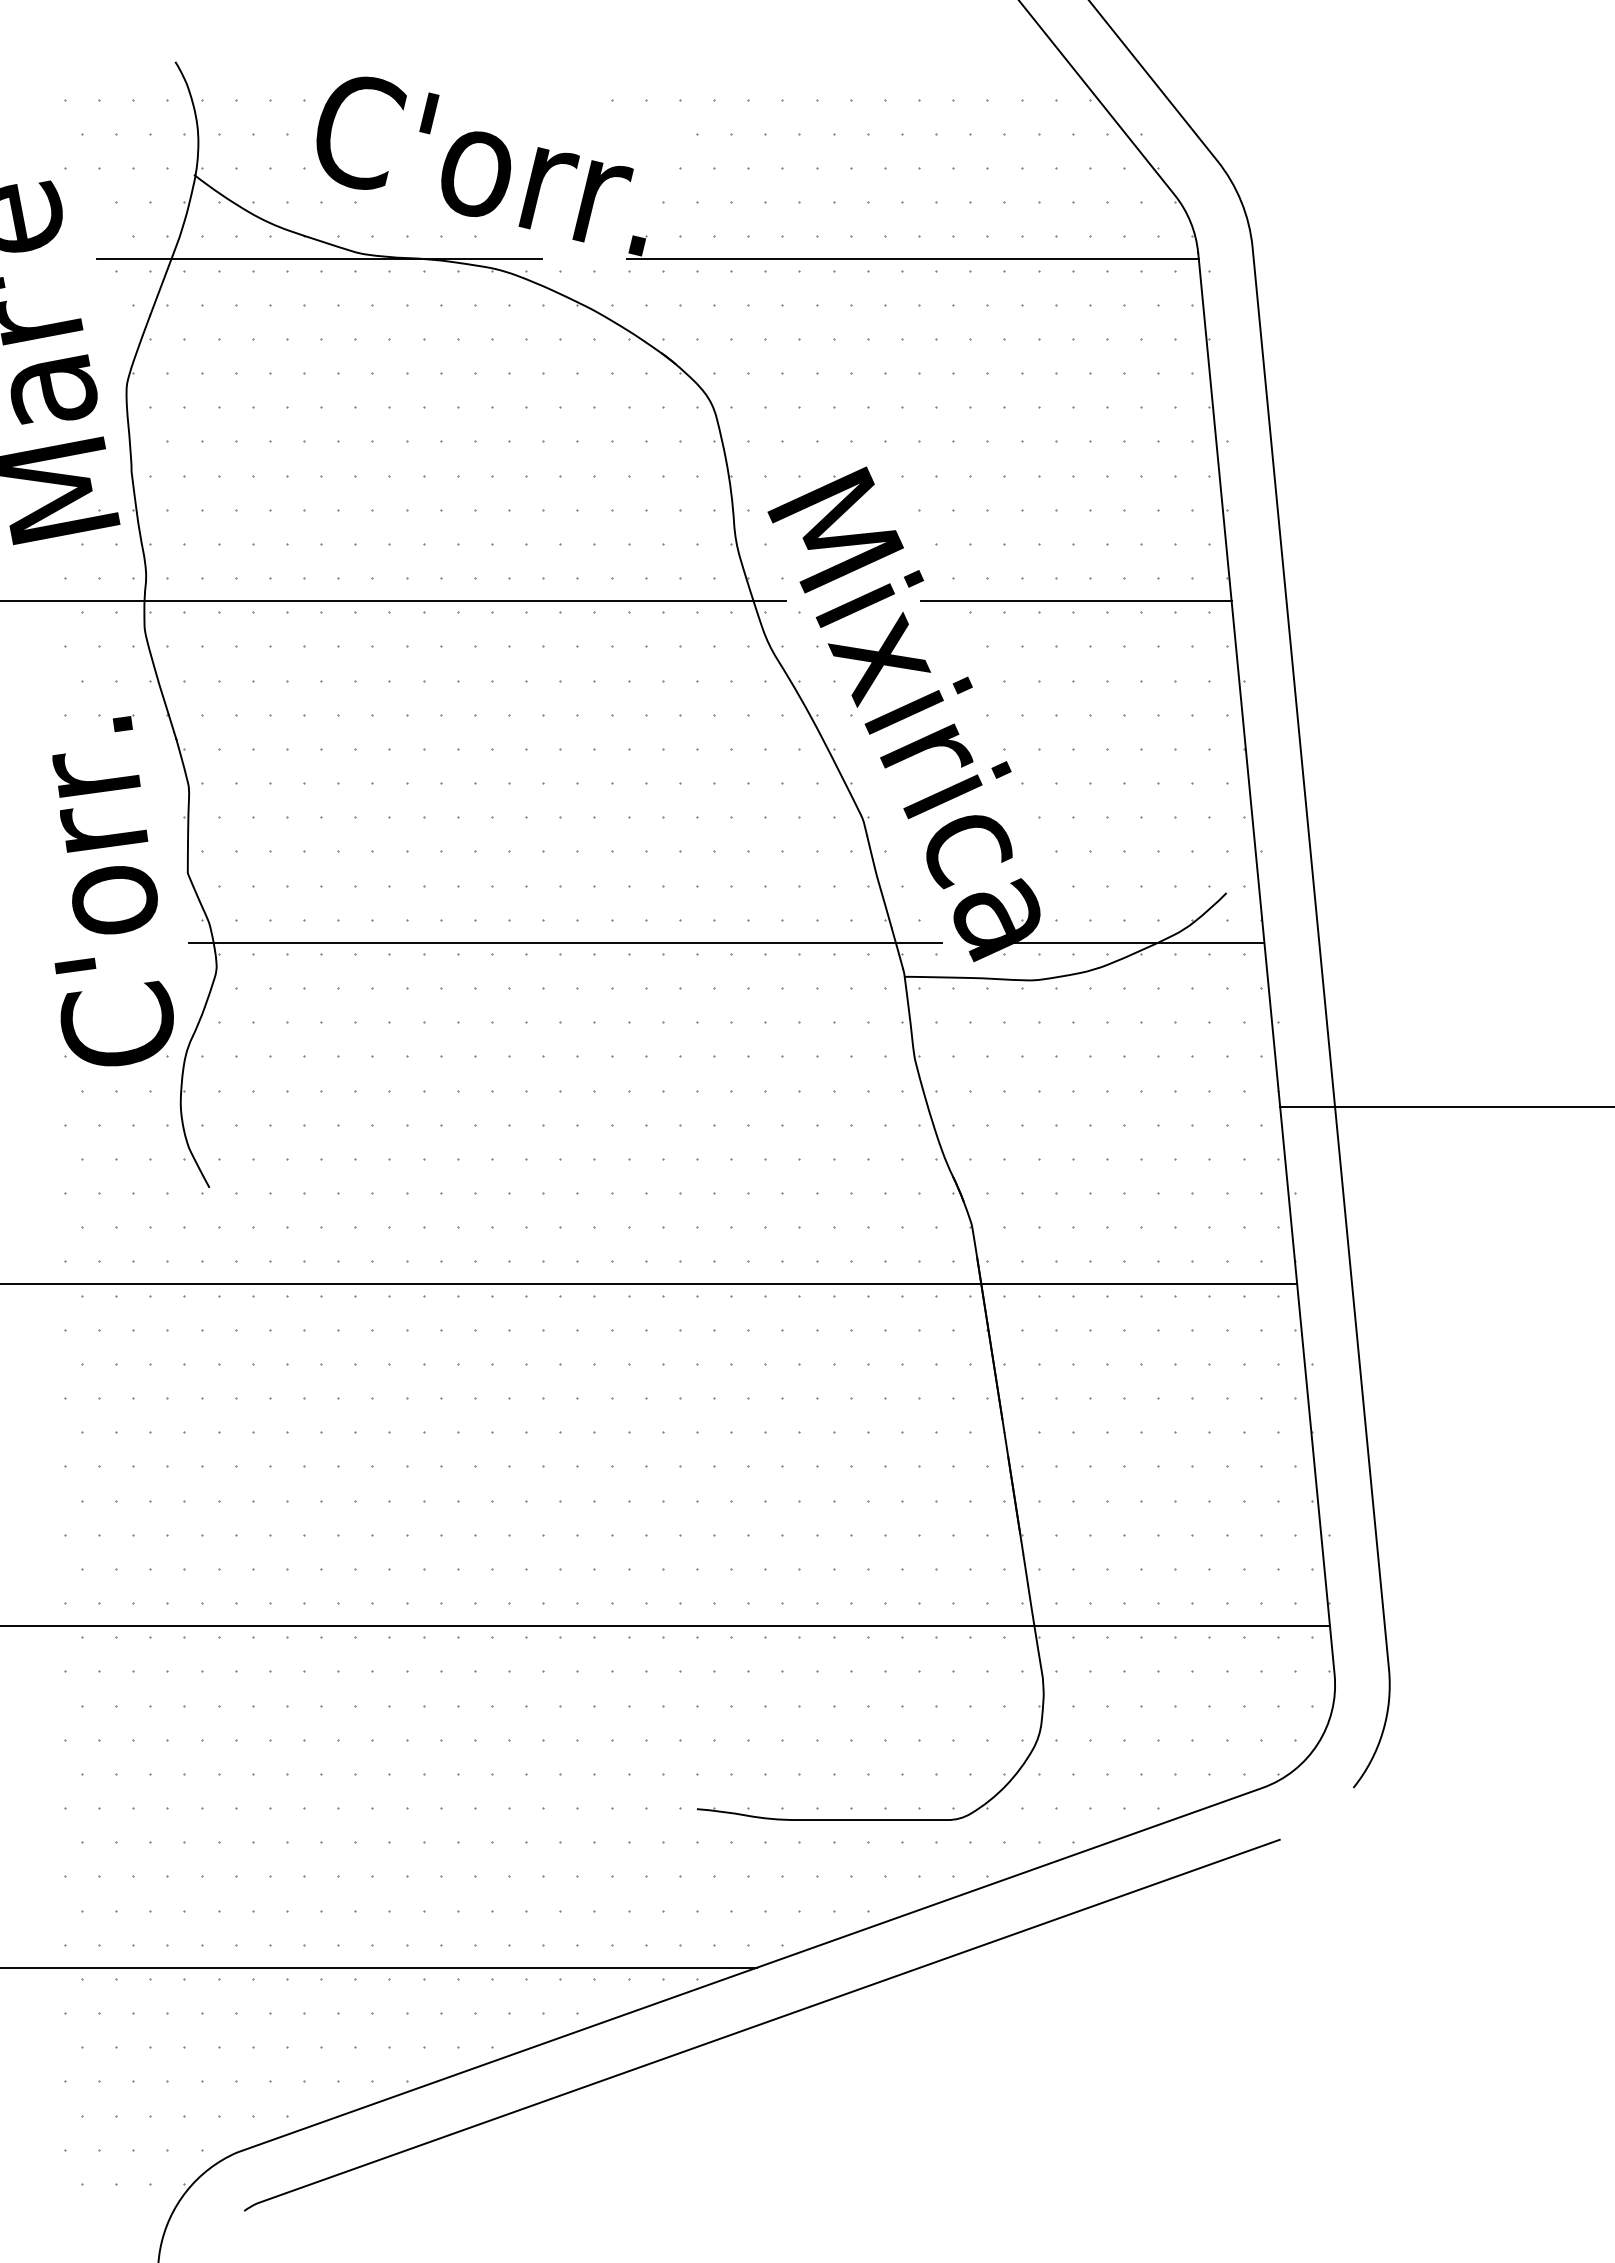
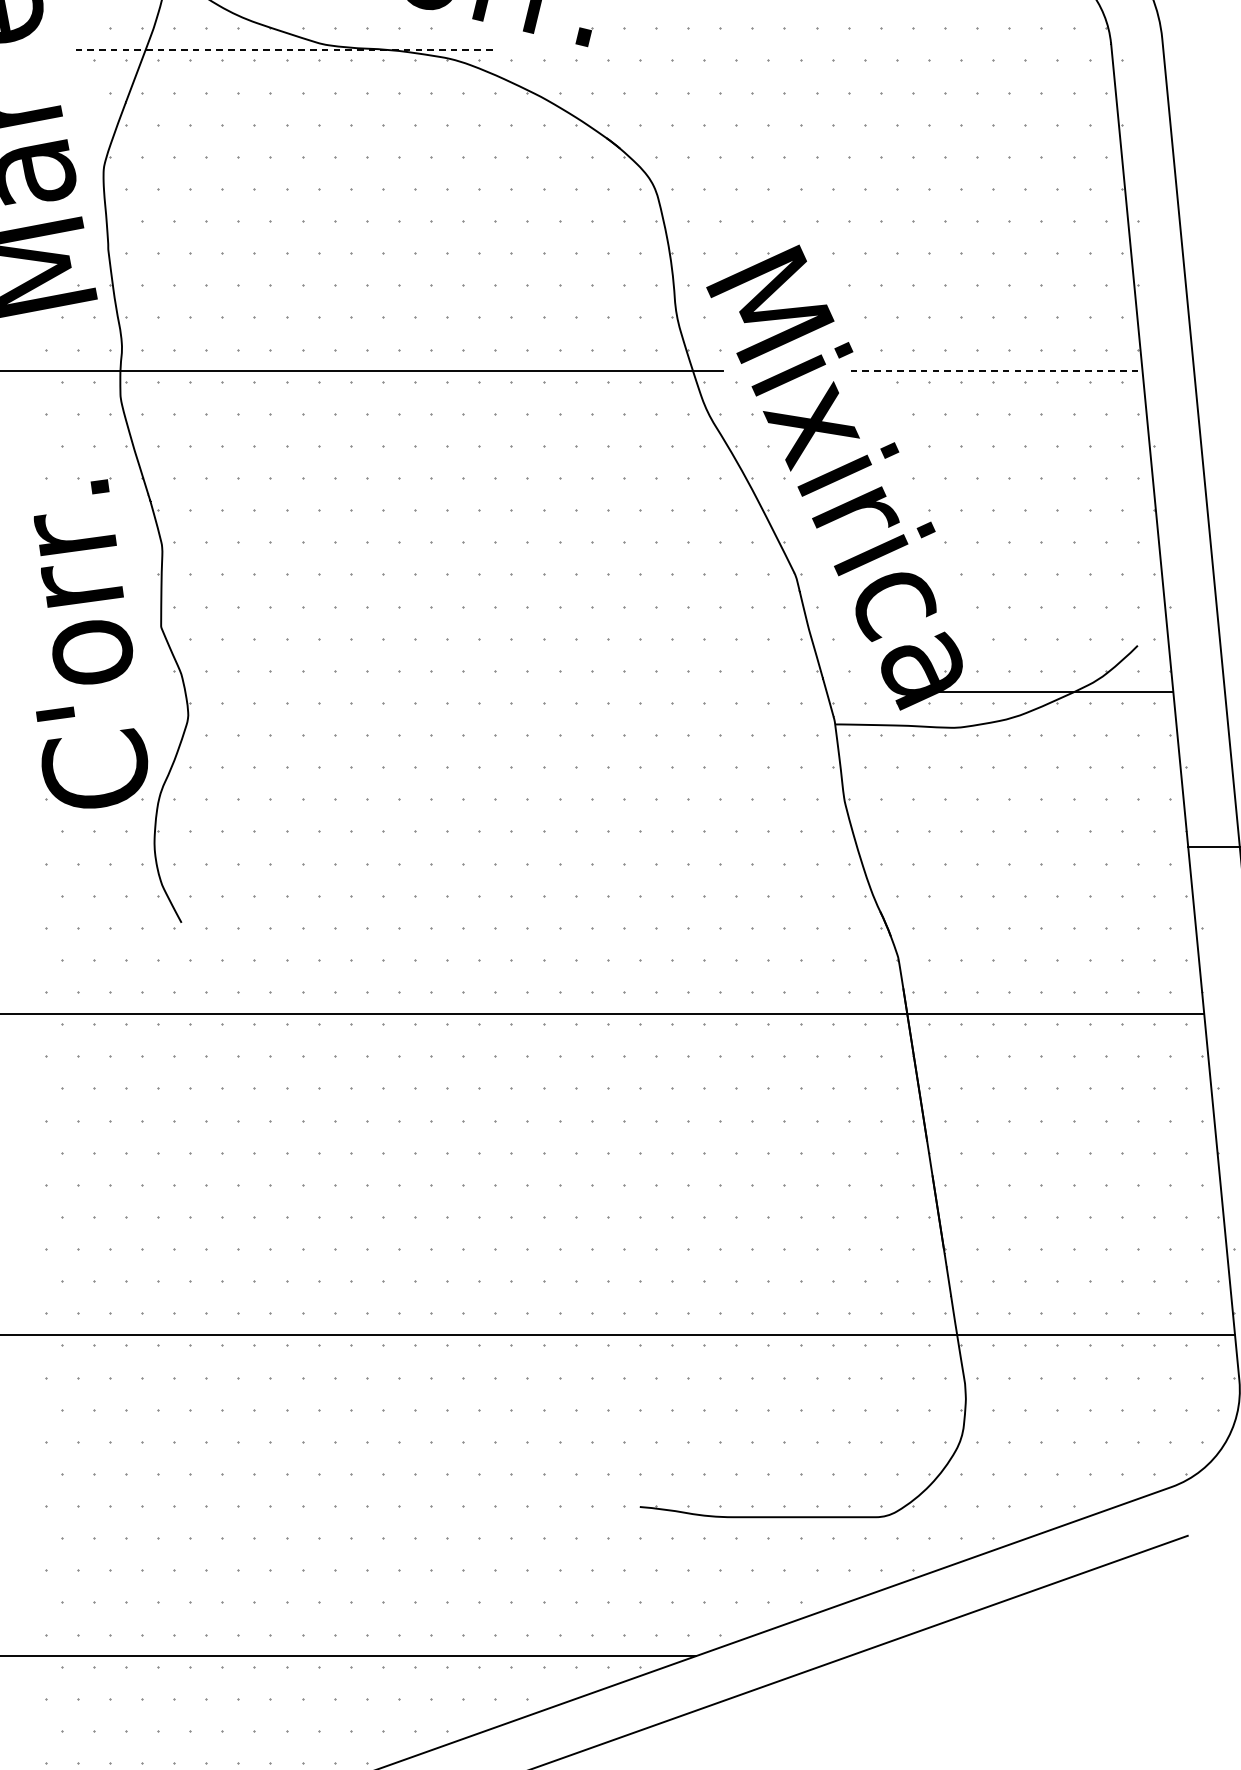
line: (319, 259) -> (284, 50), solid -> dashed
line: (912, 259) -> (842, 50), removed
line: (1076, 601) -> (996, 371), solid -> dashed
line: (565, 942) -> (516, 692), removed

